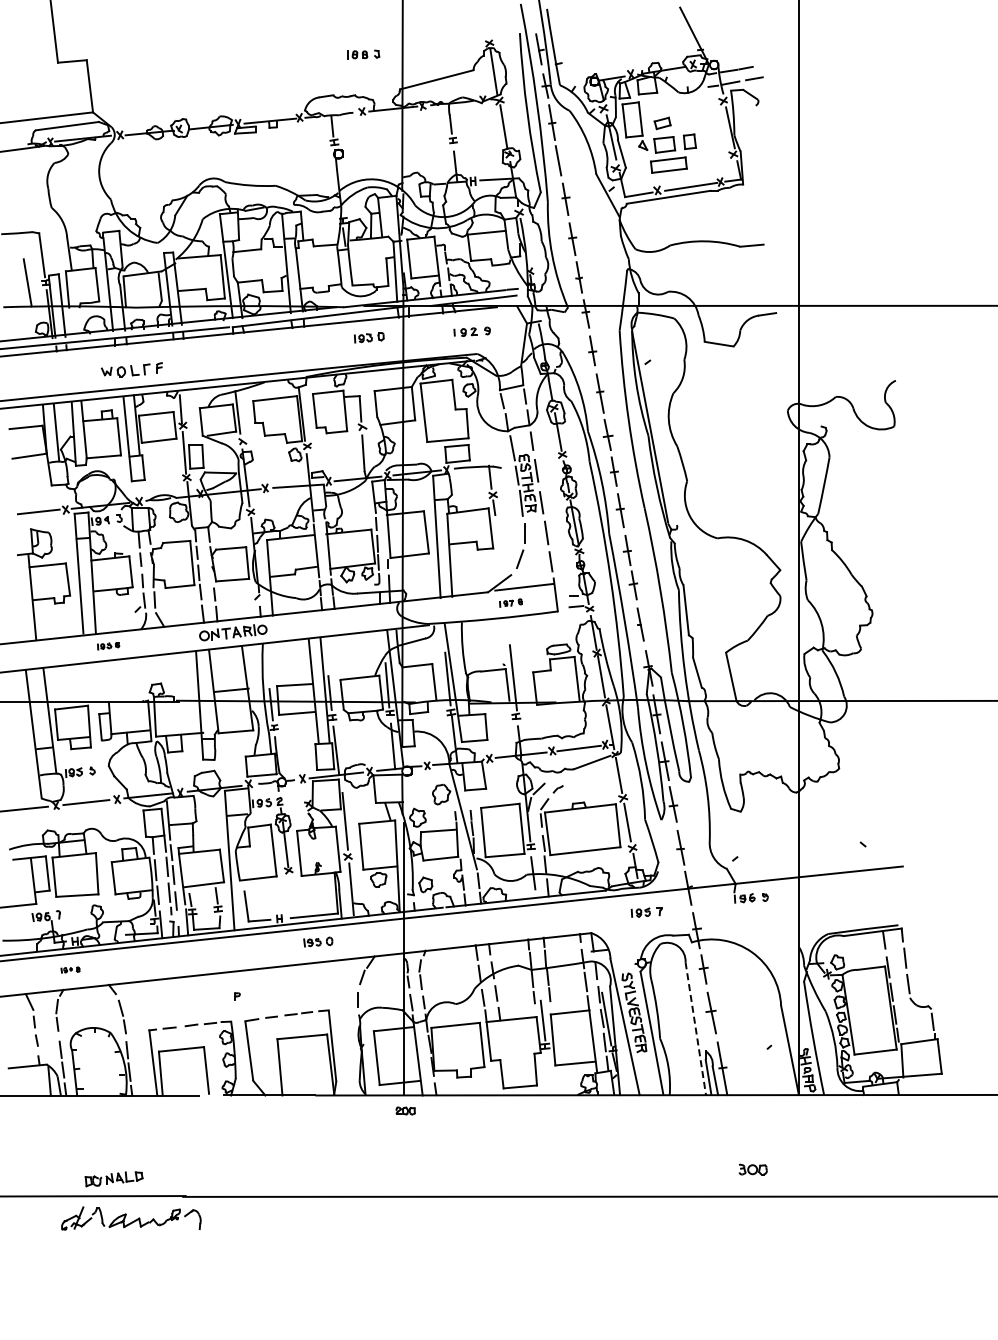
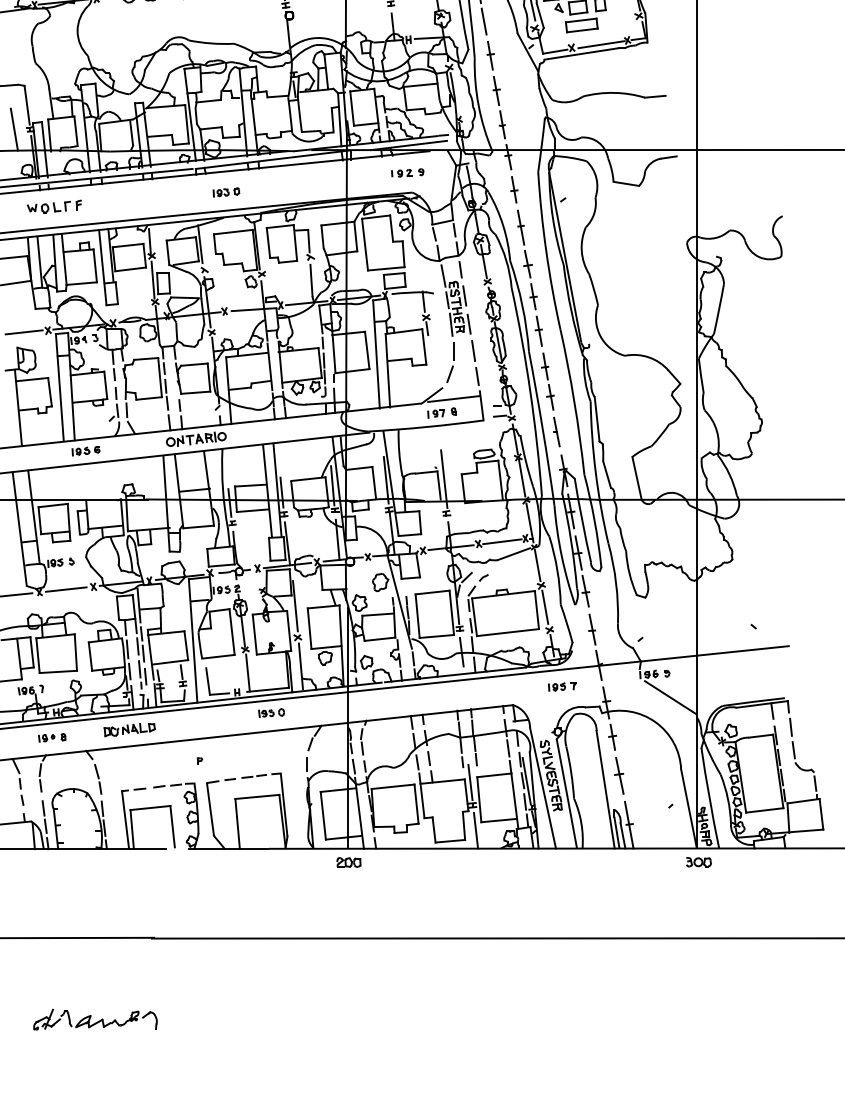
part: (369, 337) -> (226, 192), moved
part: (131, 369) -> (54, 206), moved
part: (510, 602) -> (441, 412), size x1.43
part: (108, 645) -> (85, 450), size x1.43
line: (291, 896) -> (247, 672), added
line: (769, 924) -> (670, 697), added
part: (70, 969) -> (52, 737), size x1.67
line: (695, 1029) -> (605, 790), dashed -> solid
line: (549, 1075) -> (476, 831), added
part: (405, 1110) -> (348, 862), size x1.43
part: (752, 1169) -> (698, 862), moved
part: (113, 1179) -> (129, 730), moved
part: (131, 1218) -> (95, 1019), moved

